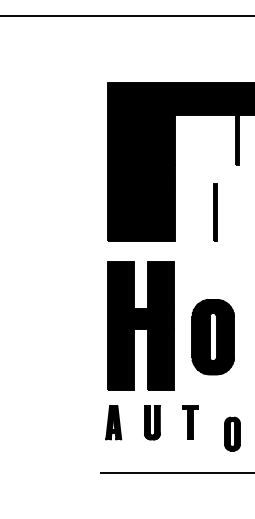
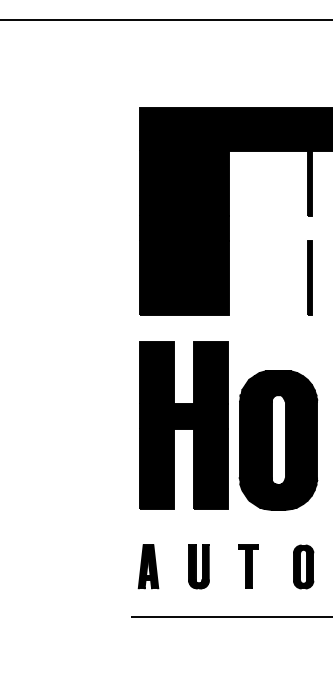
line: (215, 212) -> (310, 277), moved
part: (212, 337) -> (277, 440), size x1.43
part: (151, 422) -> (197, 566), moved

